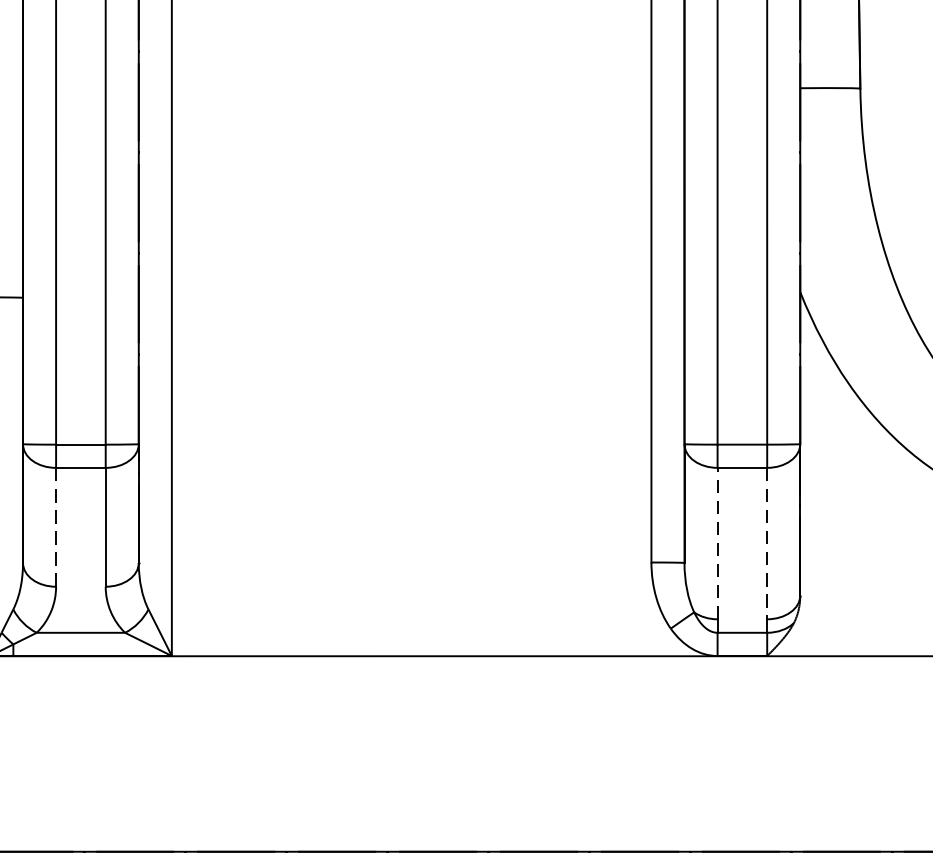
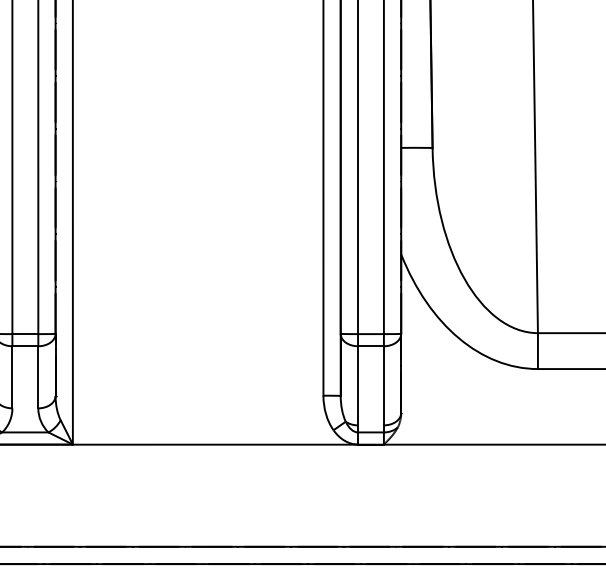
line: (56, 525) -> (12, 376), dashed -> solid
line: (718, 542) -> (358, 385), dashed -> solid
line: (766, 542) -> (383, 385), dashed -> solid

